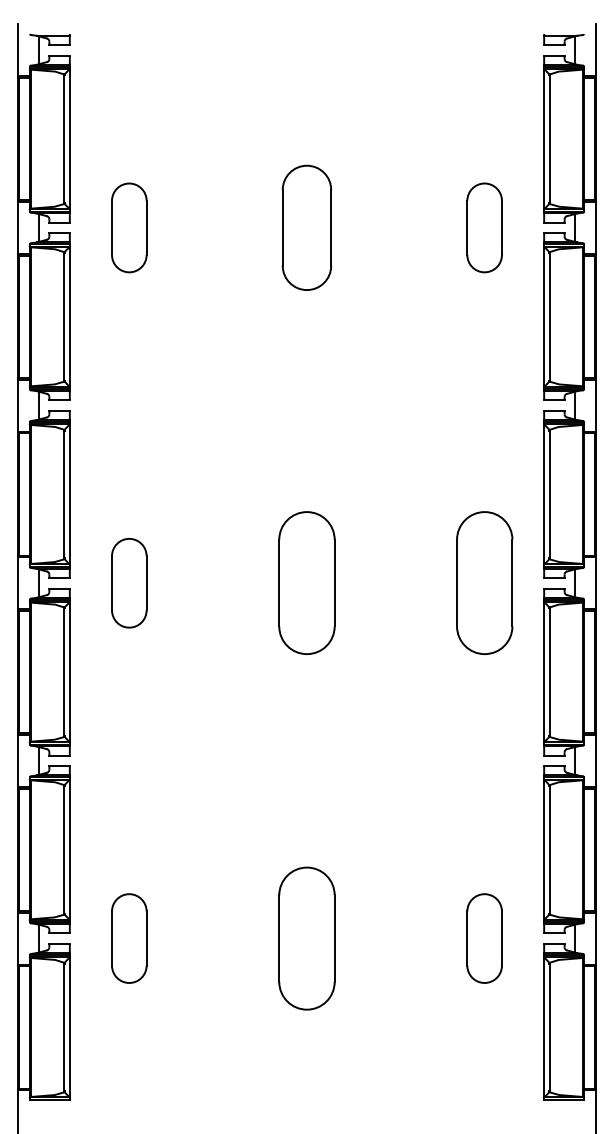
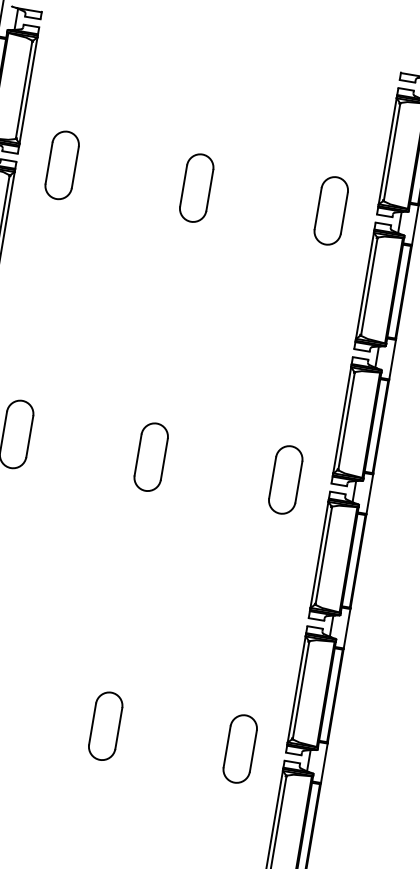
part: (306, 227) -> (196, 187), size x0.71
part: (306, 583) -> (150, 457), size x0.62
part: (484, 583) -> (285, 480), size x0.62
part: (306, 938) -> (105, 726), size x0.62

